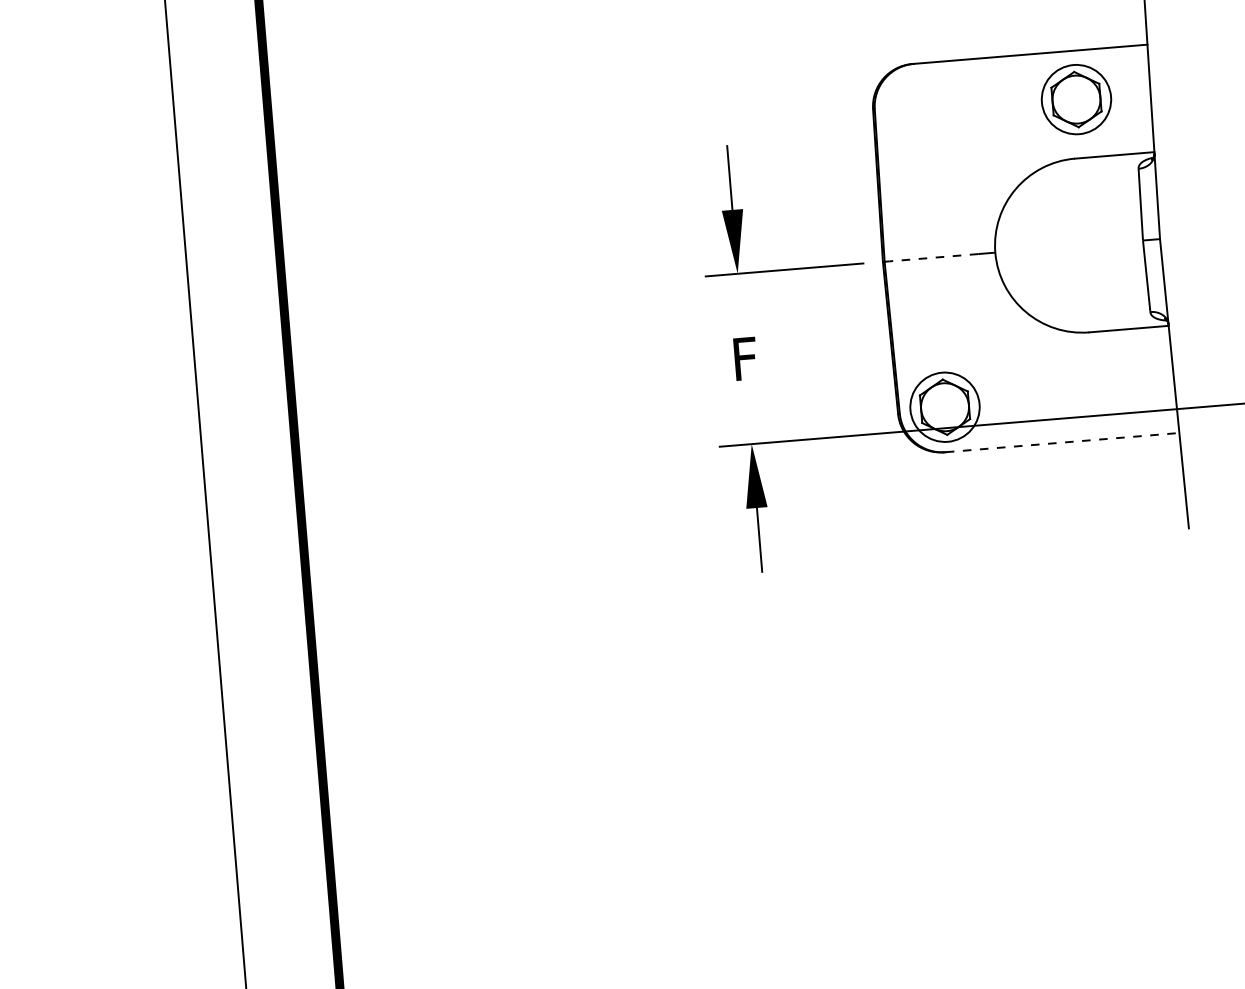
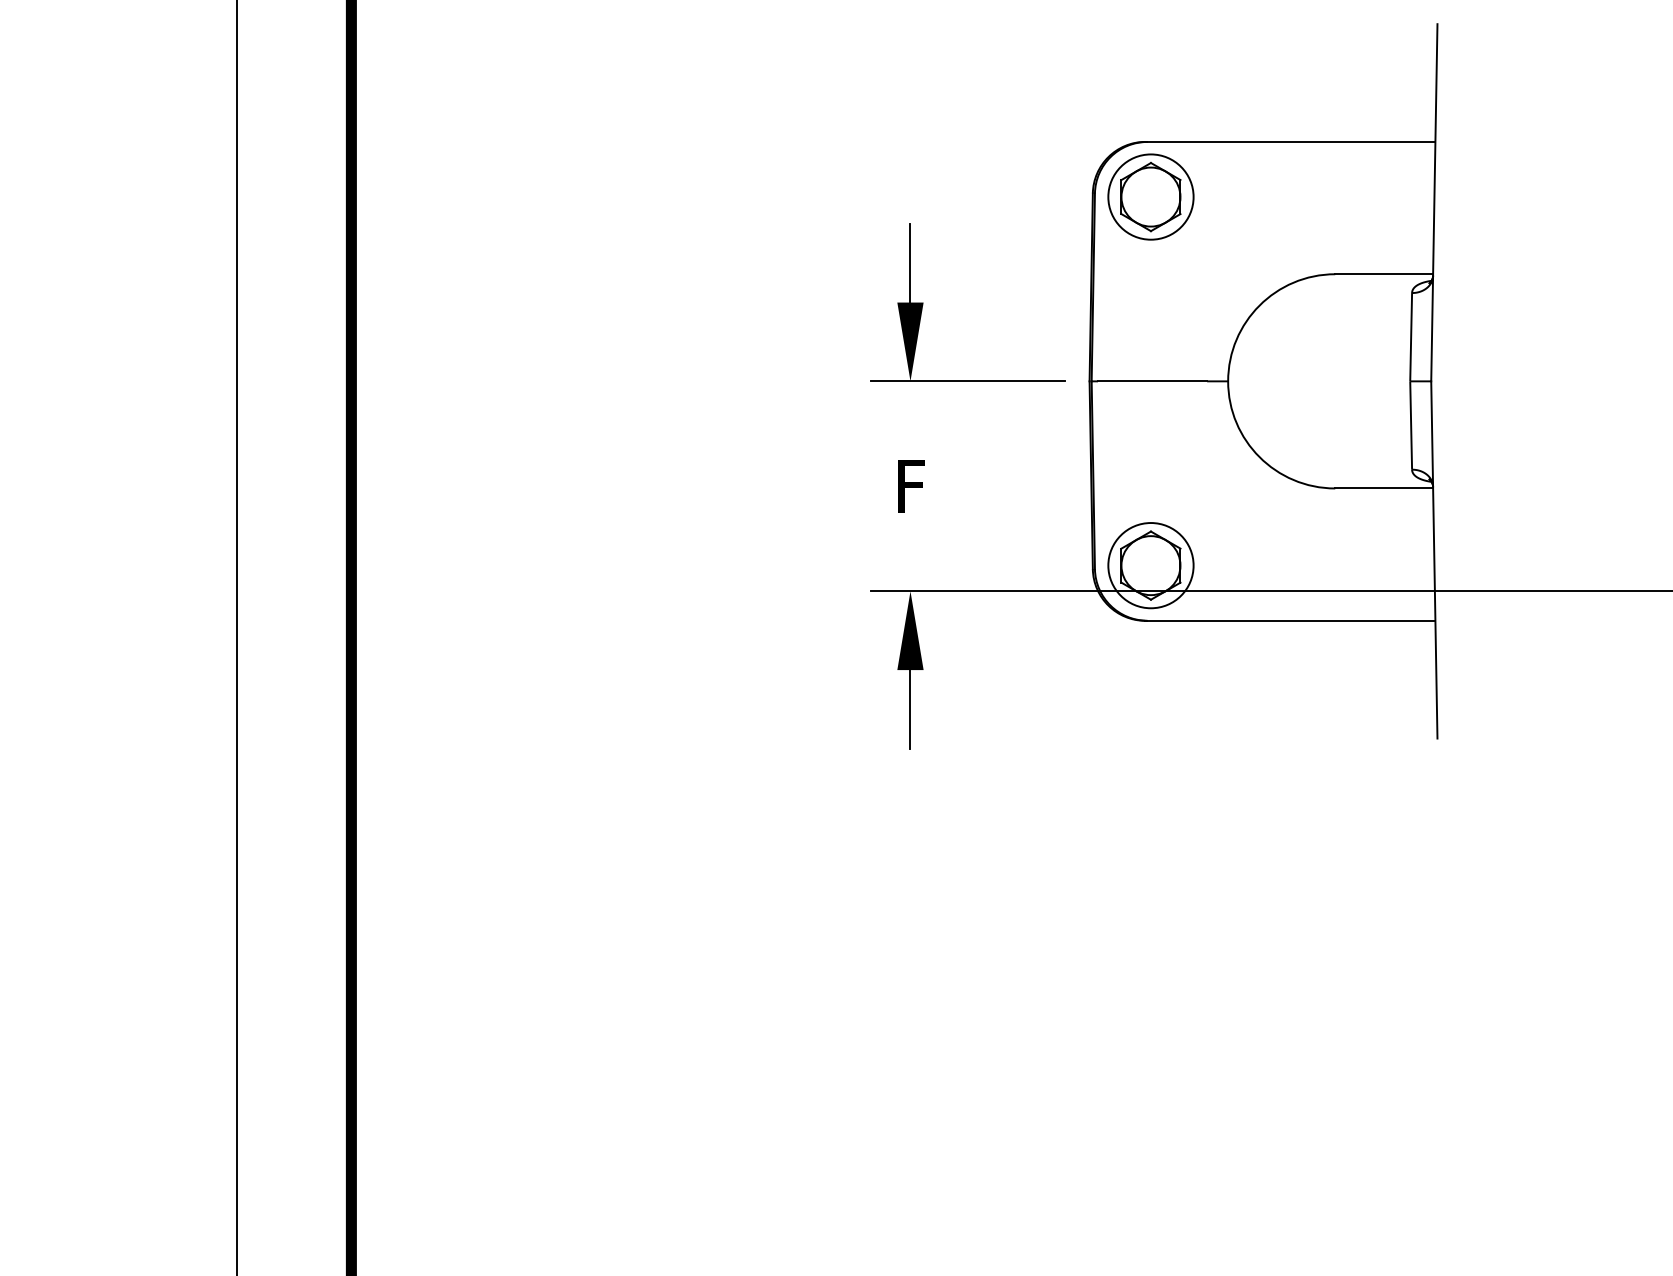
part: (1076, 99) -> (1150, 196), moved
line: (933, 257) -> (1152, 381), dashed -> solid
line: (1062, 442) -> (1291, 620), dashed -> solid

